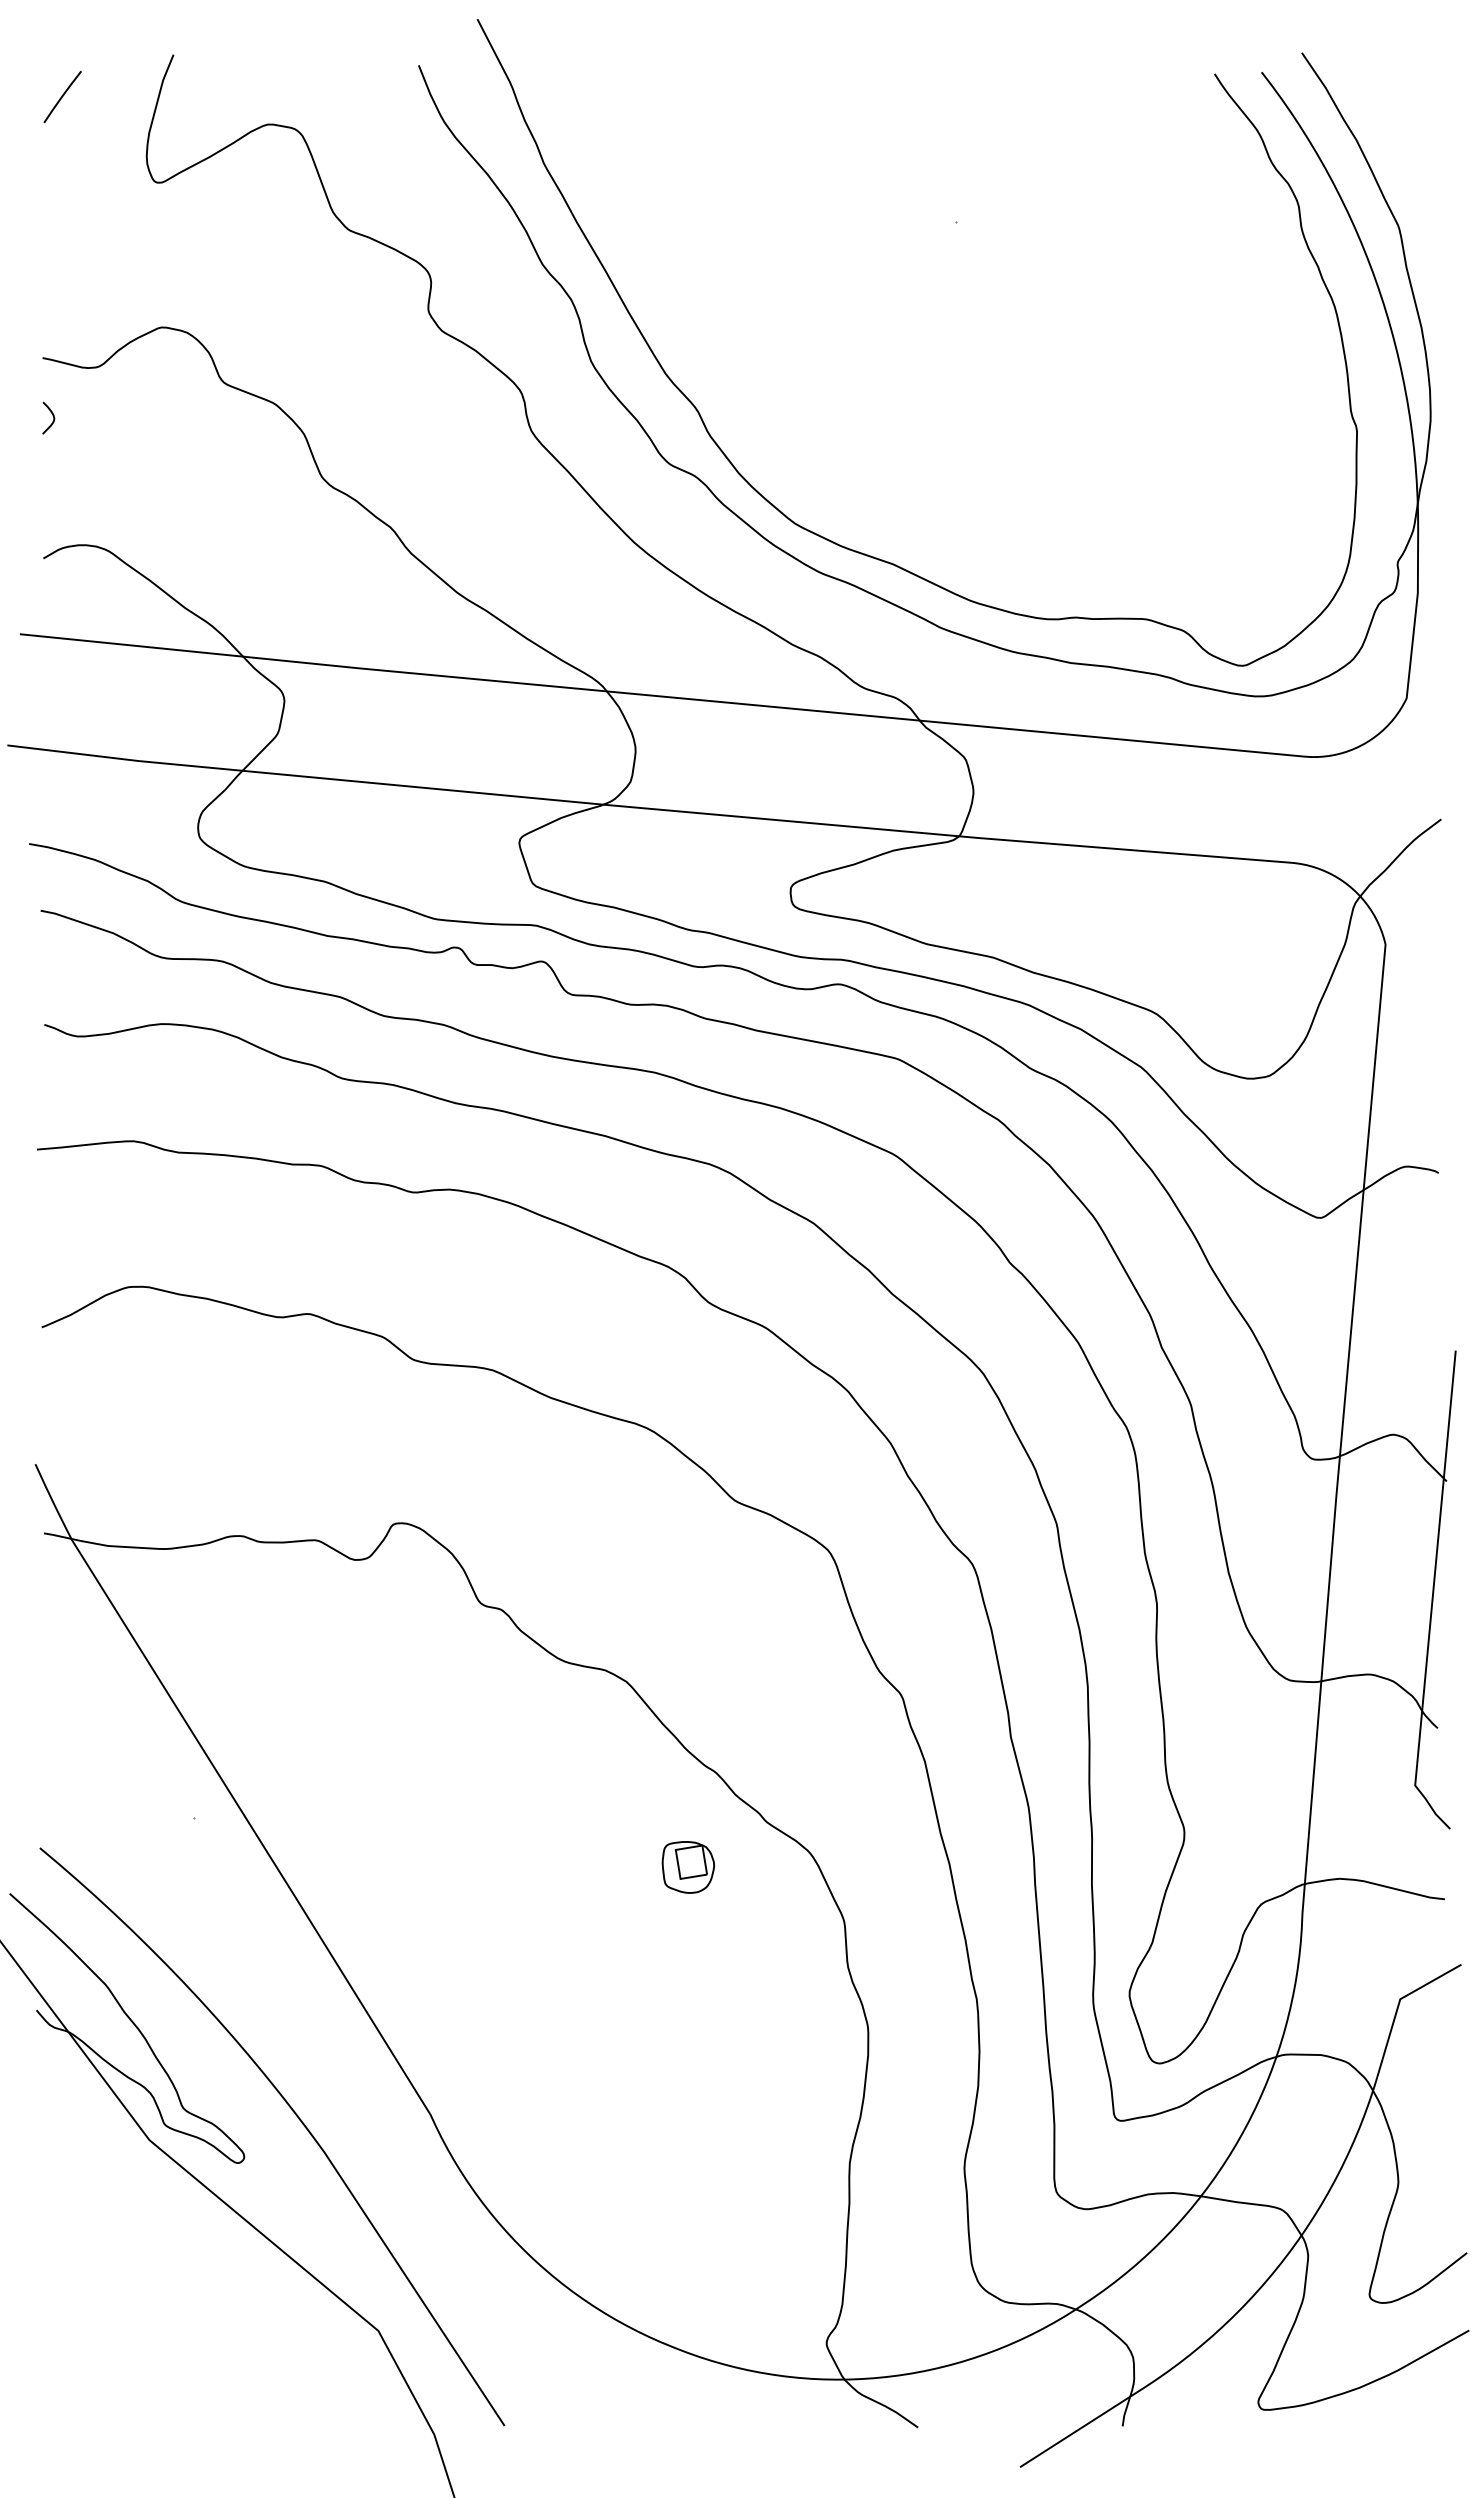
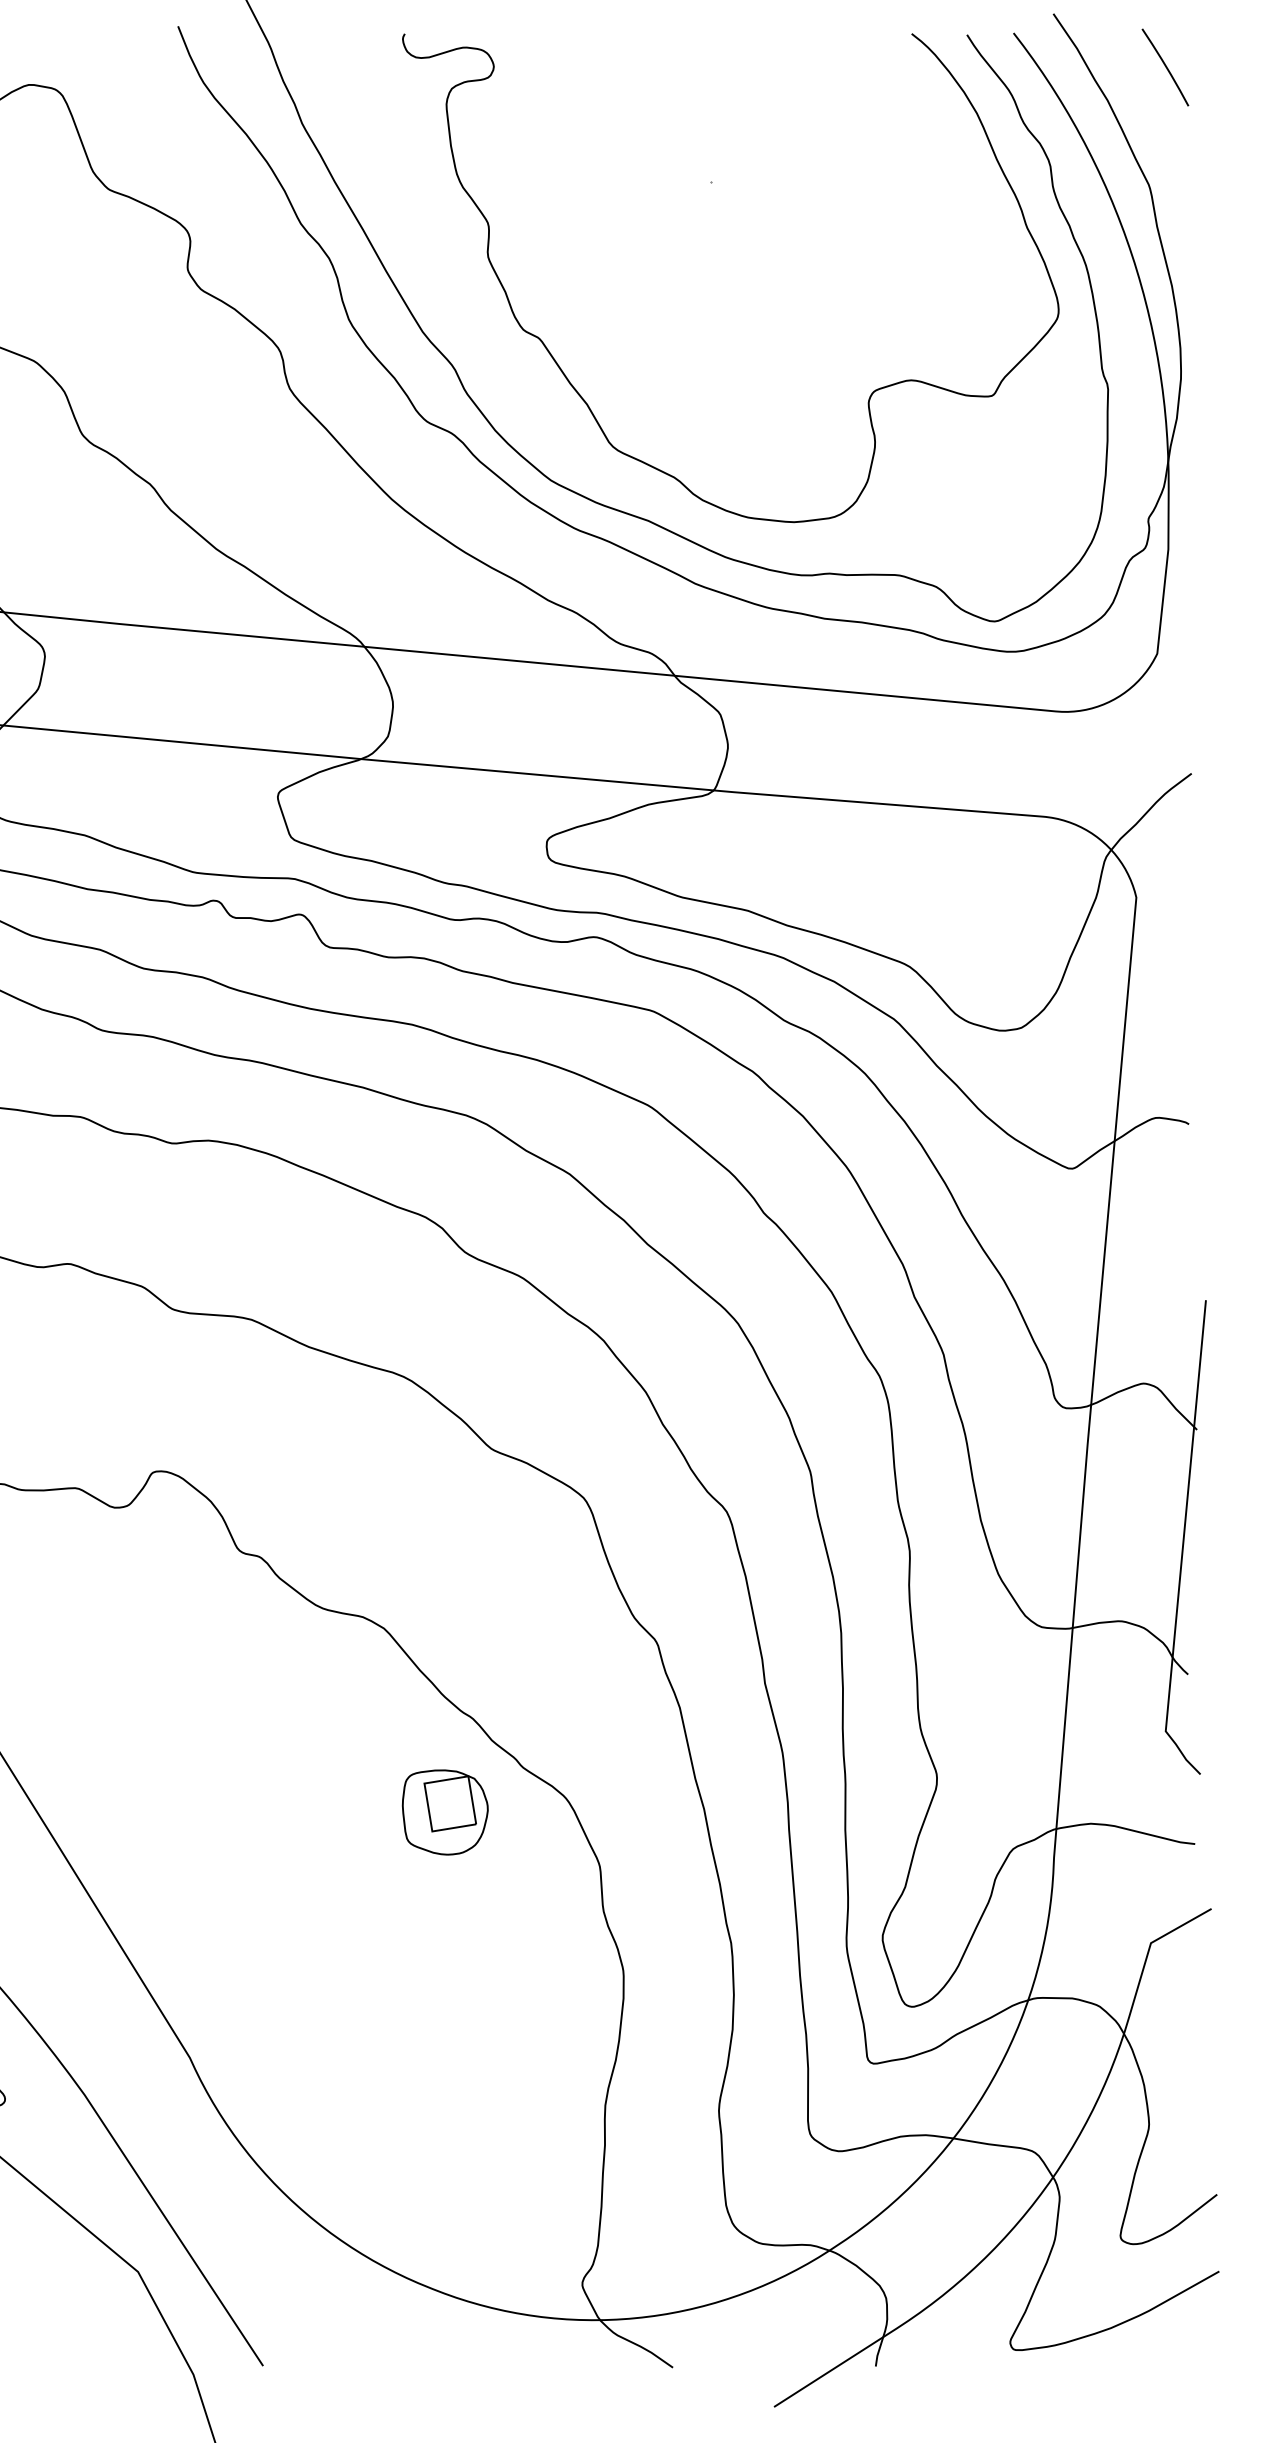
curve: (1414, 106) -> (1165, 67), added
curve: (1117, 436) -> (870, 394), added
part: (688, 1867) -> (445, 1812), size x1.67

